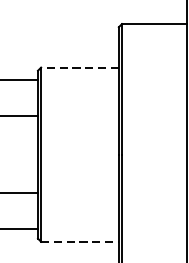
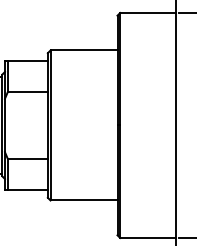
line: (79, 67) -> (83, 50), dashed -> solid
line: (80, 241) -> (84, 200), dashed -> solid

